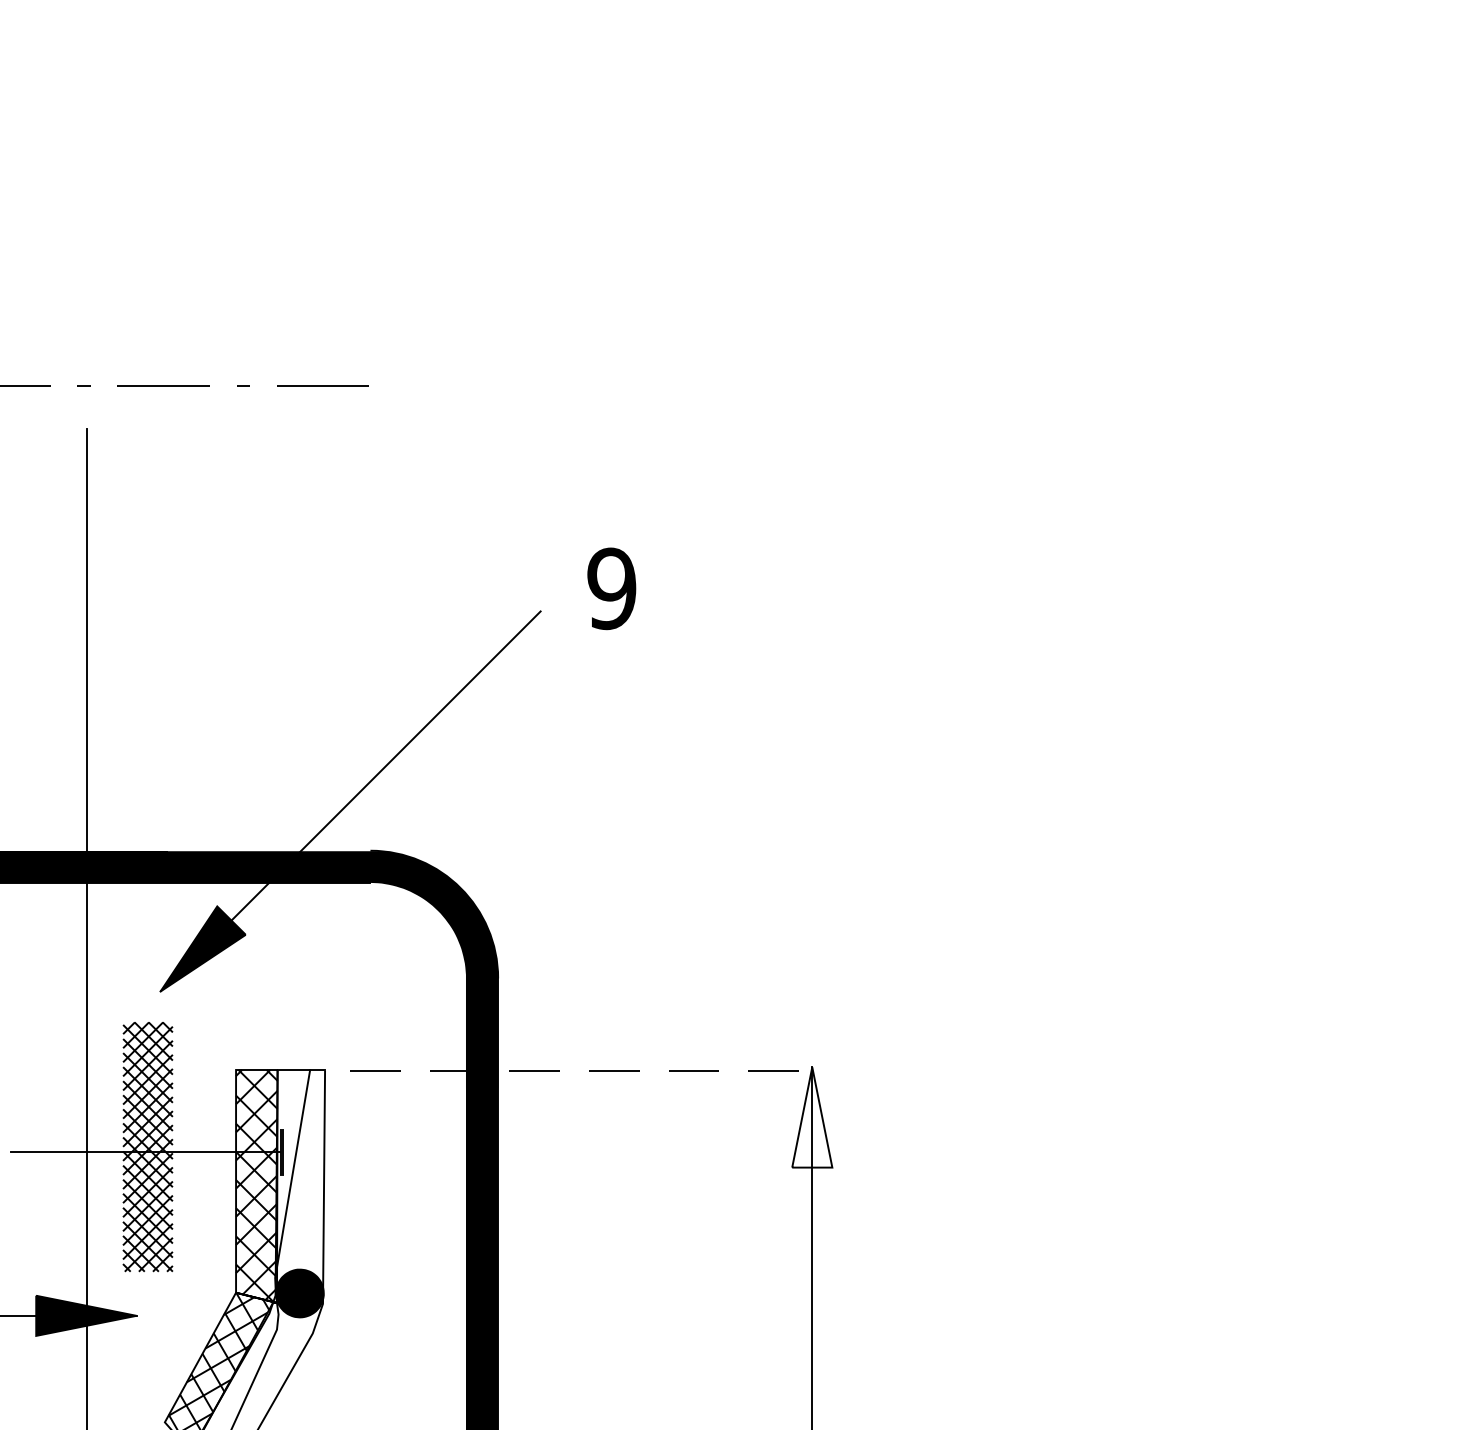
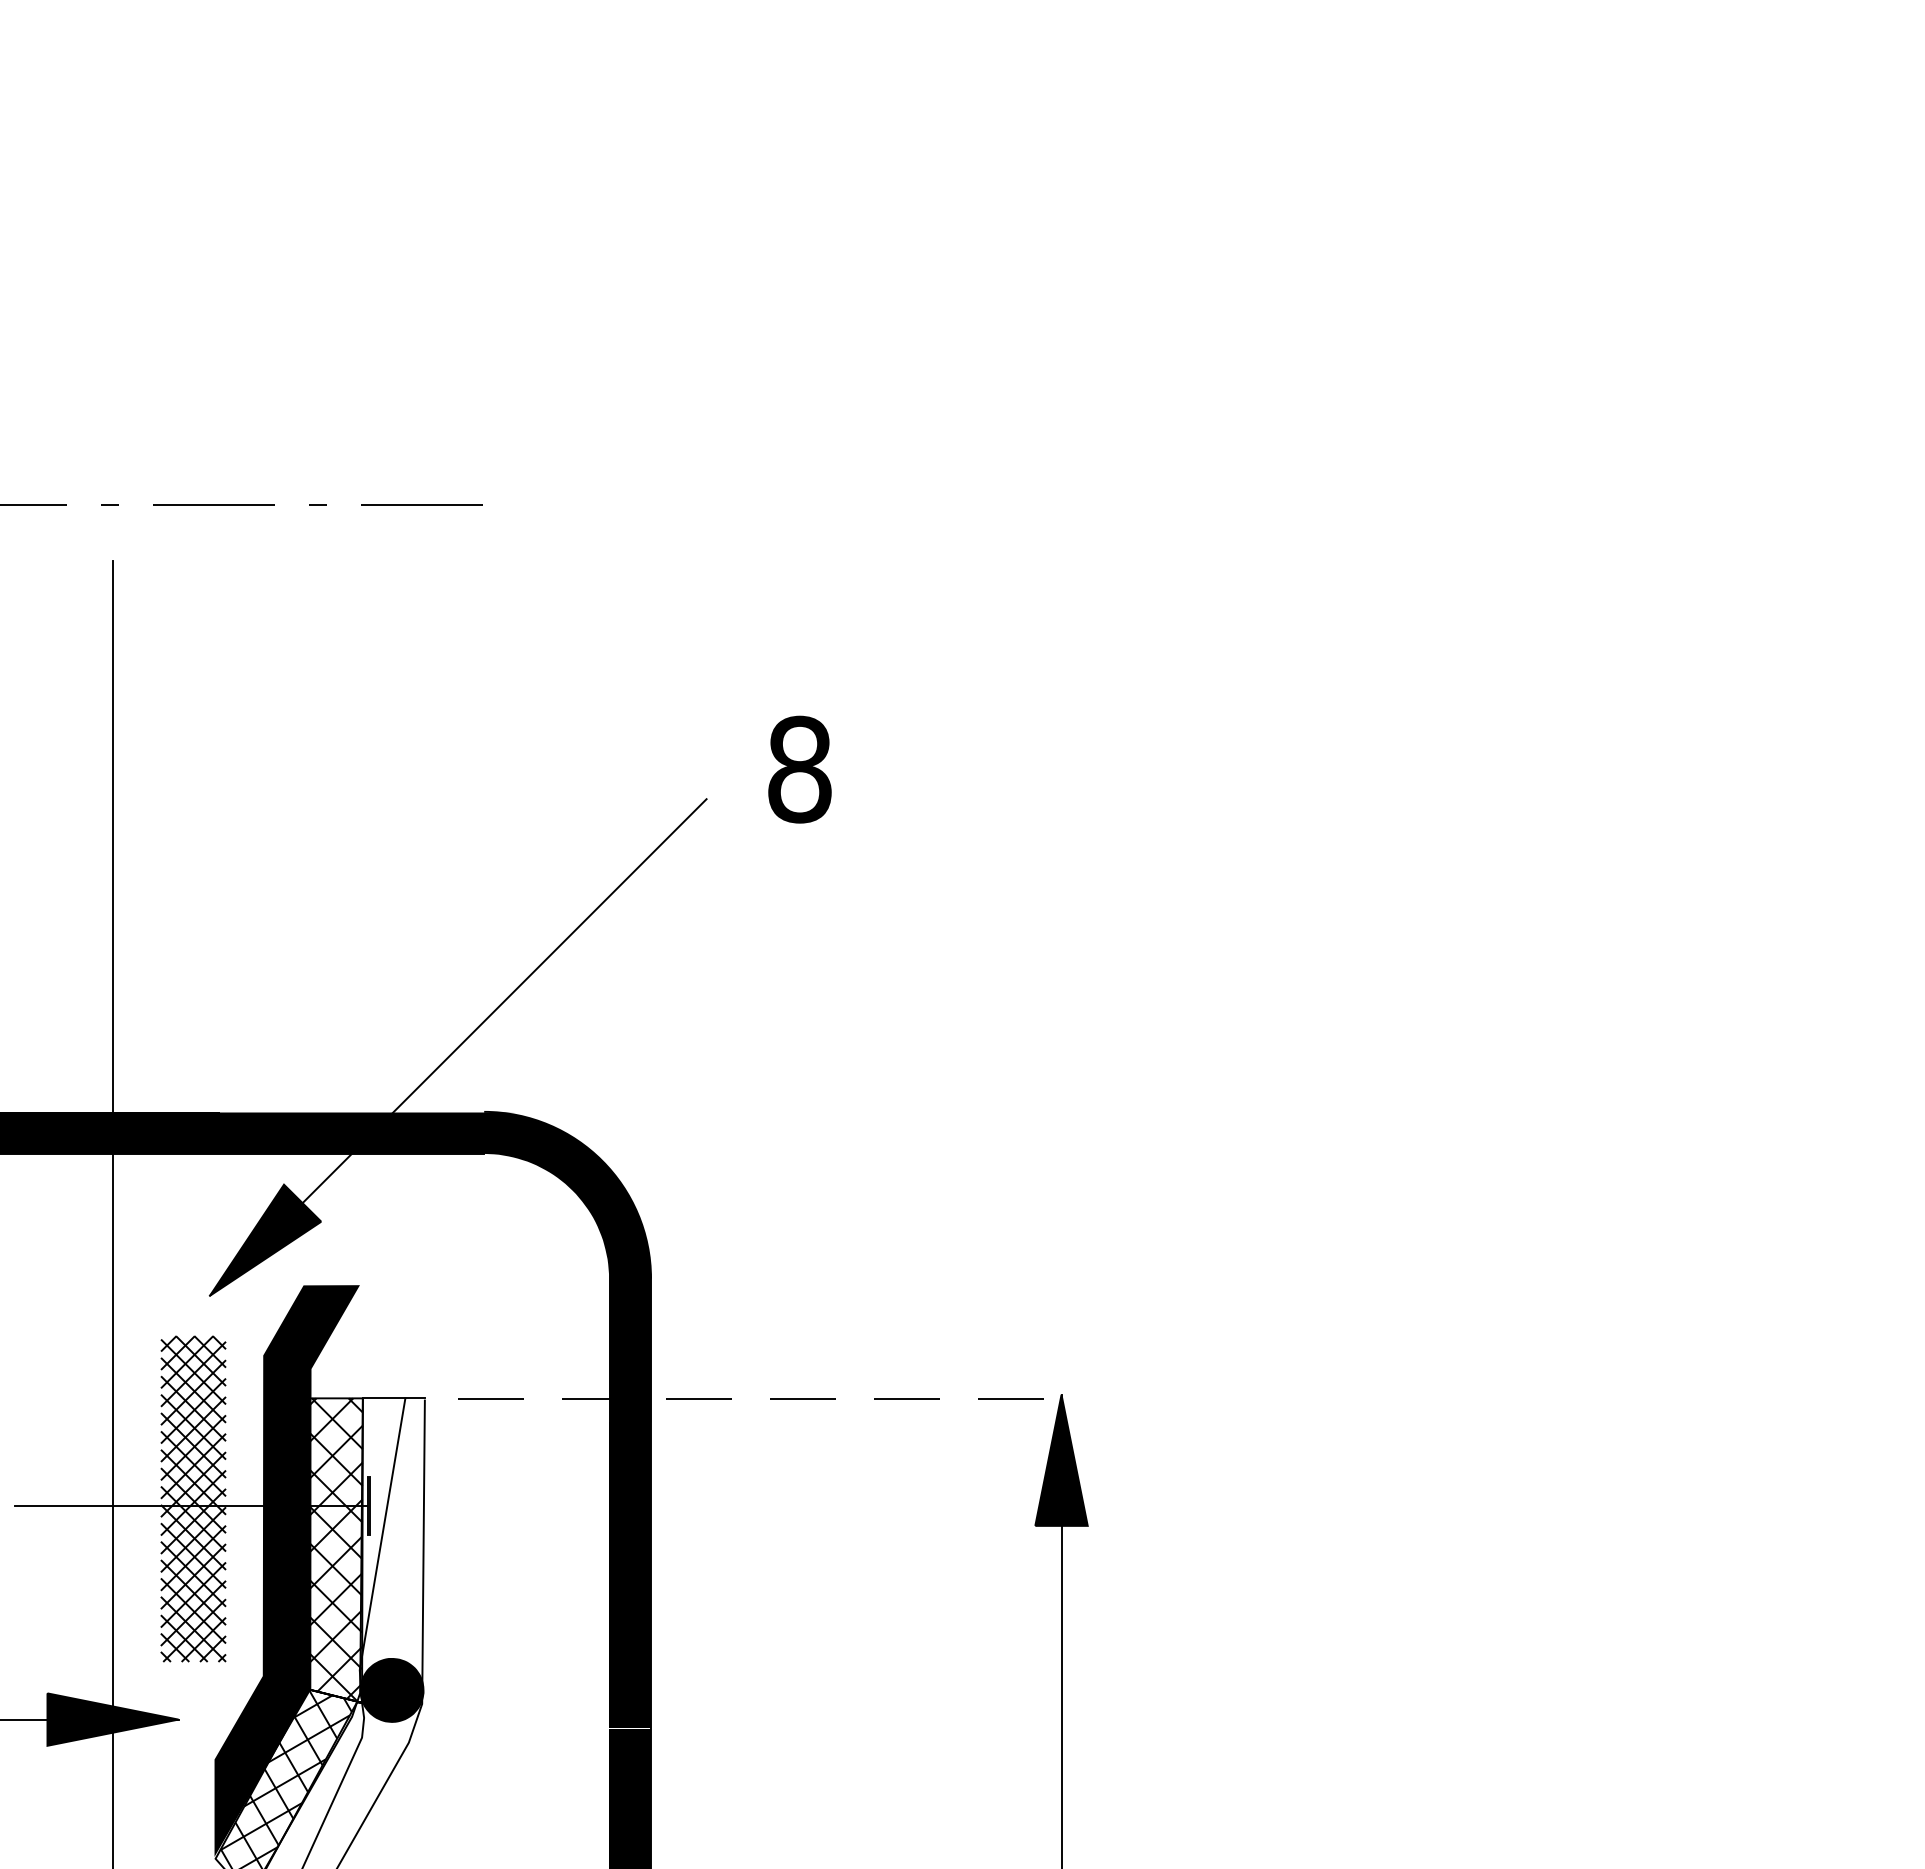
text: (611, 588) -> (799, 769), 9 -> 8
fill: (812, 1116) -> (1061, 1459), added
hatch: (219, 1201) -> (286, 1570), added

